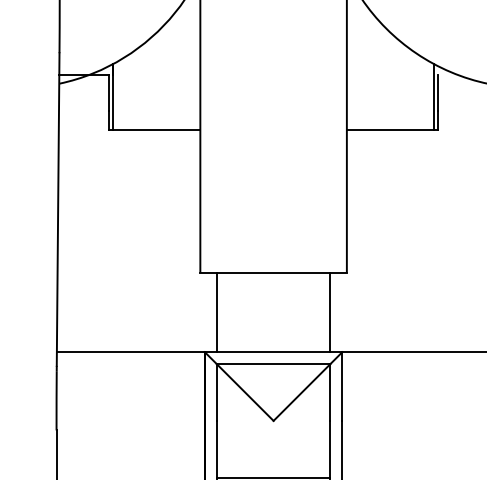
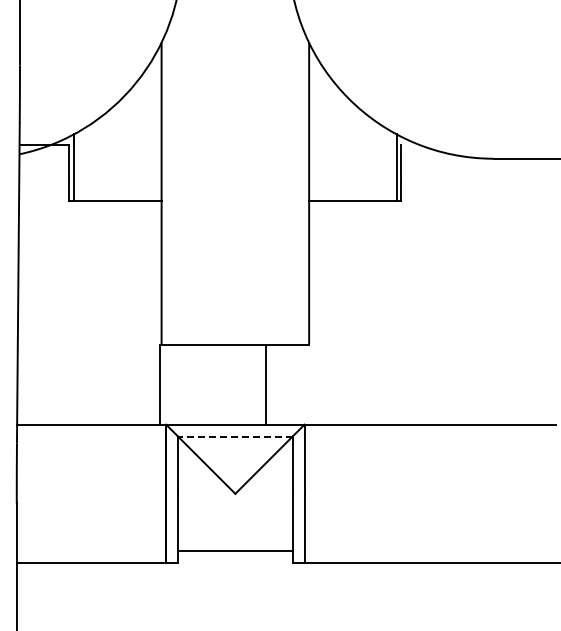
line: (217, 312) -> (160, 384), moved
line: (330, 312) -> (265, 384), moved
line: (272, 363) -> (234, 436), solid -> dashed

